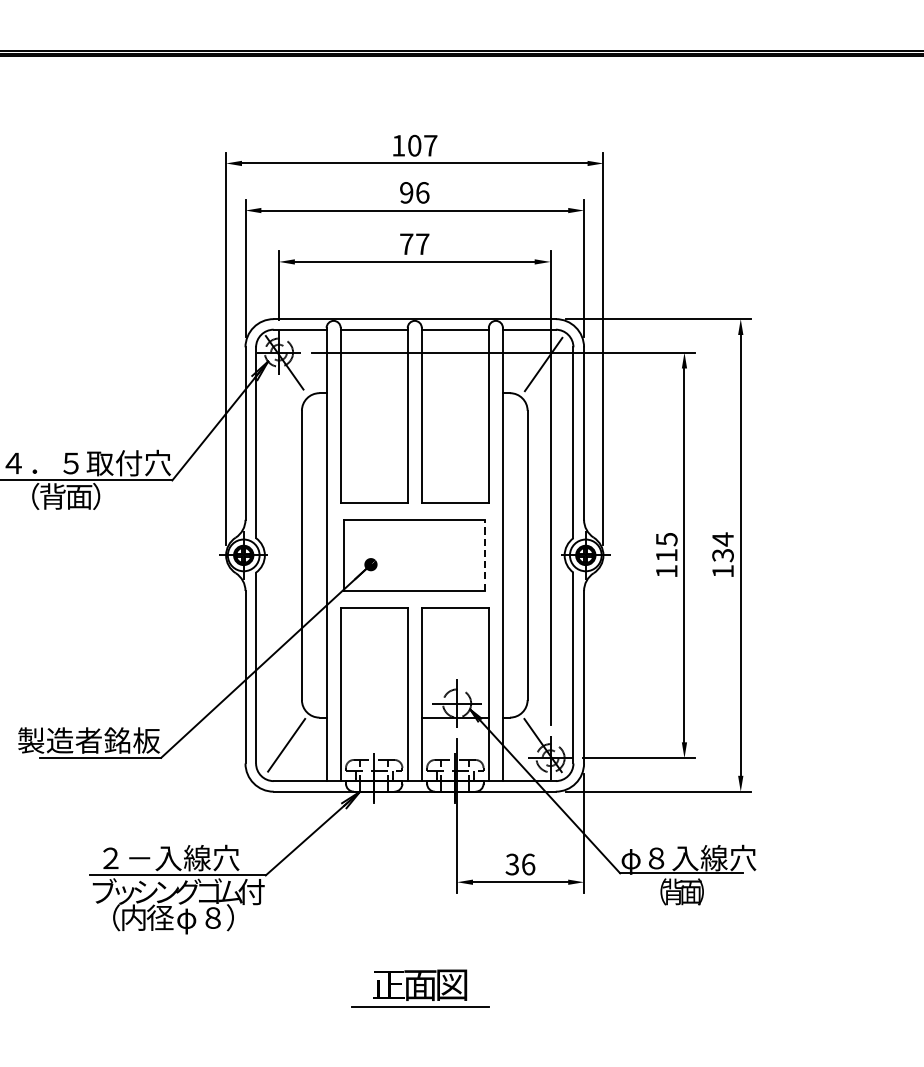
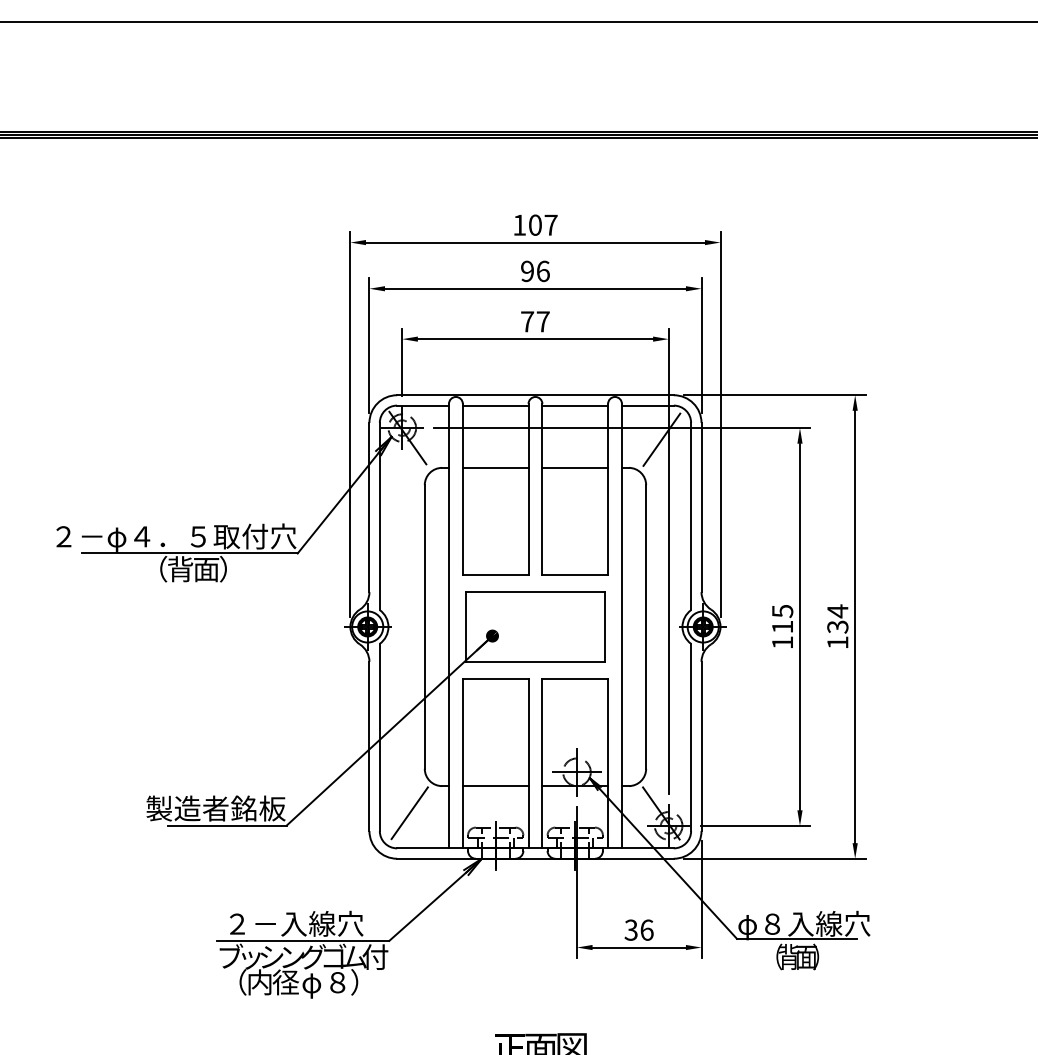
line: (374, 392) -> (495, 467), added
line: (455, 392) -> (575, 467), added
line: (485, 554) -> (604, 626), dashed -> solid
line: (374, 718) -> (495, 786), added

